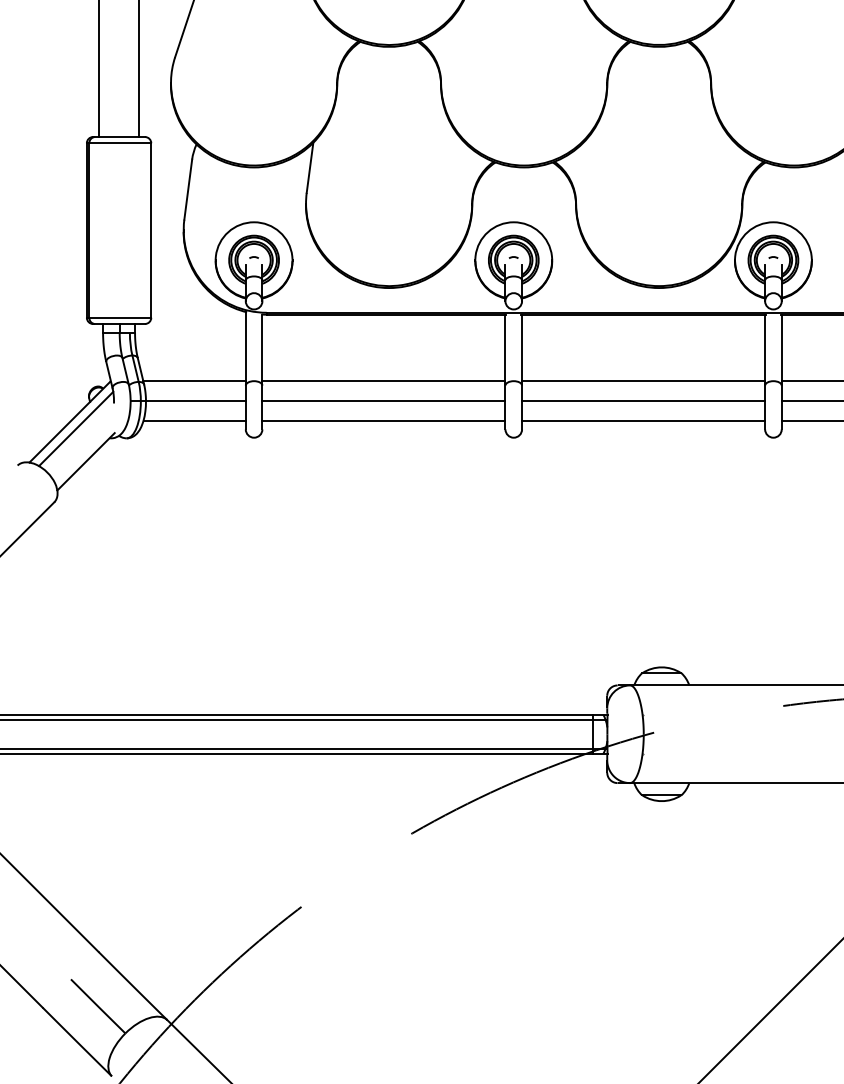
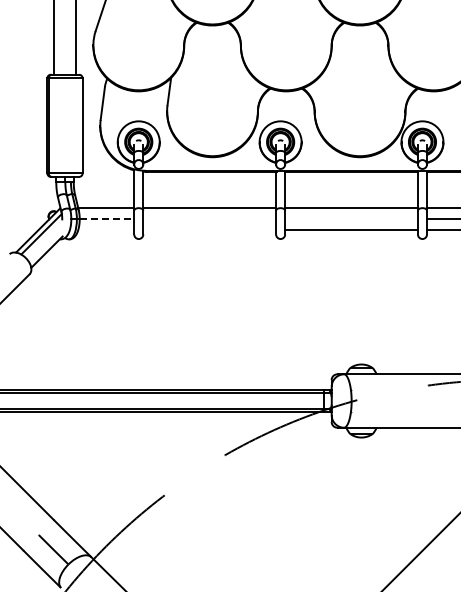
line: (196, 400) -> (107, 218), solid -> dashed
line: (383, 400) -> (209, 218), removed
line: (643, 400) -> (351, 218), removed
line: (195, 420) -> (106, 229), removed
line: (383, 420) -> (209, 229), removed

